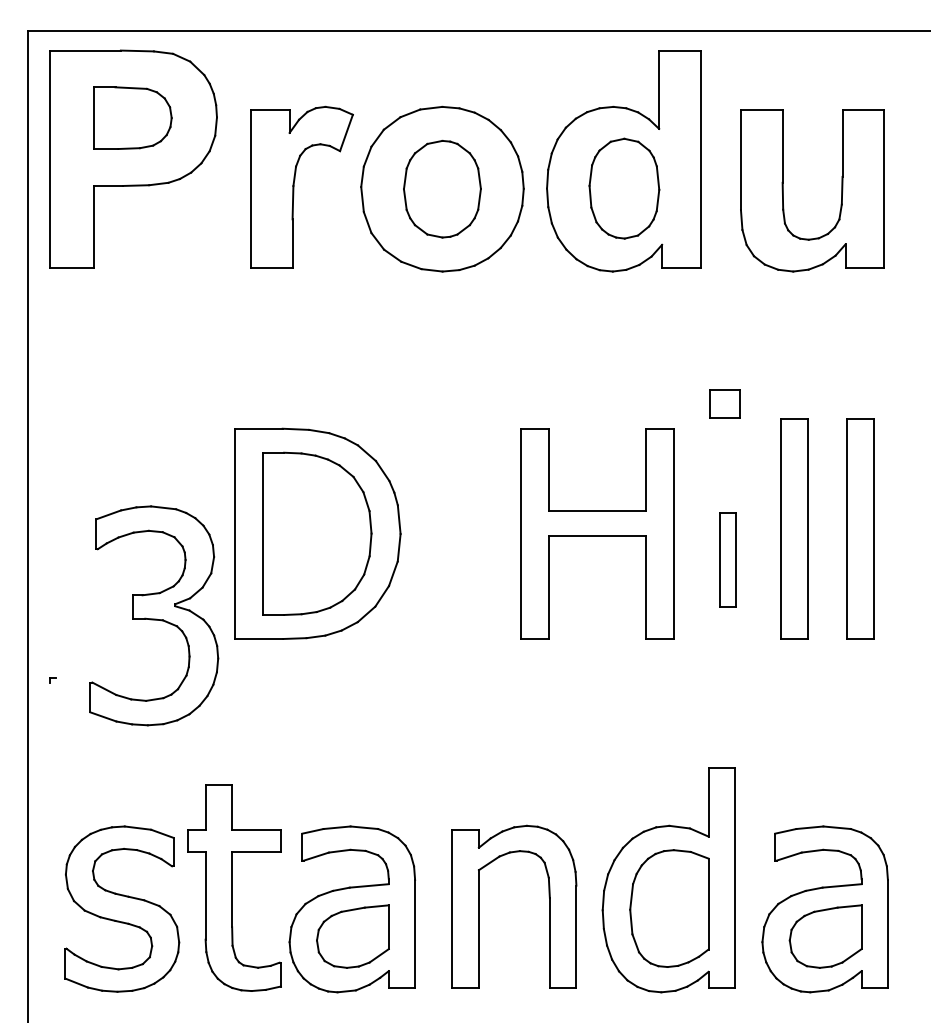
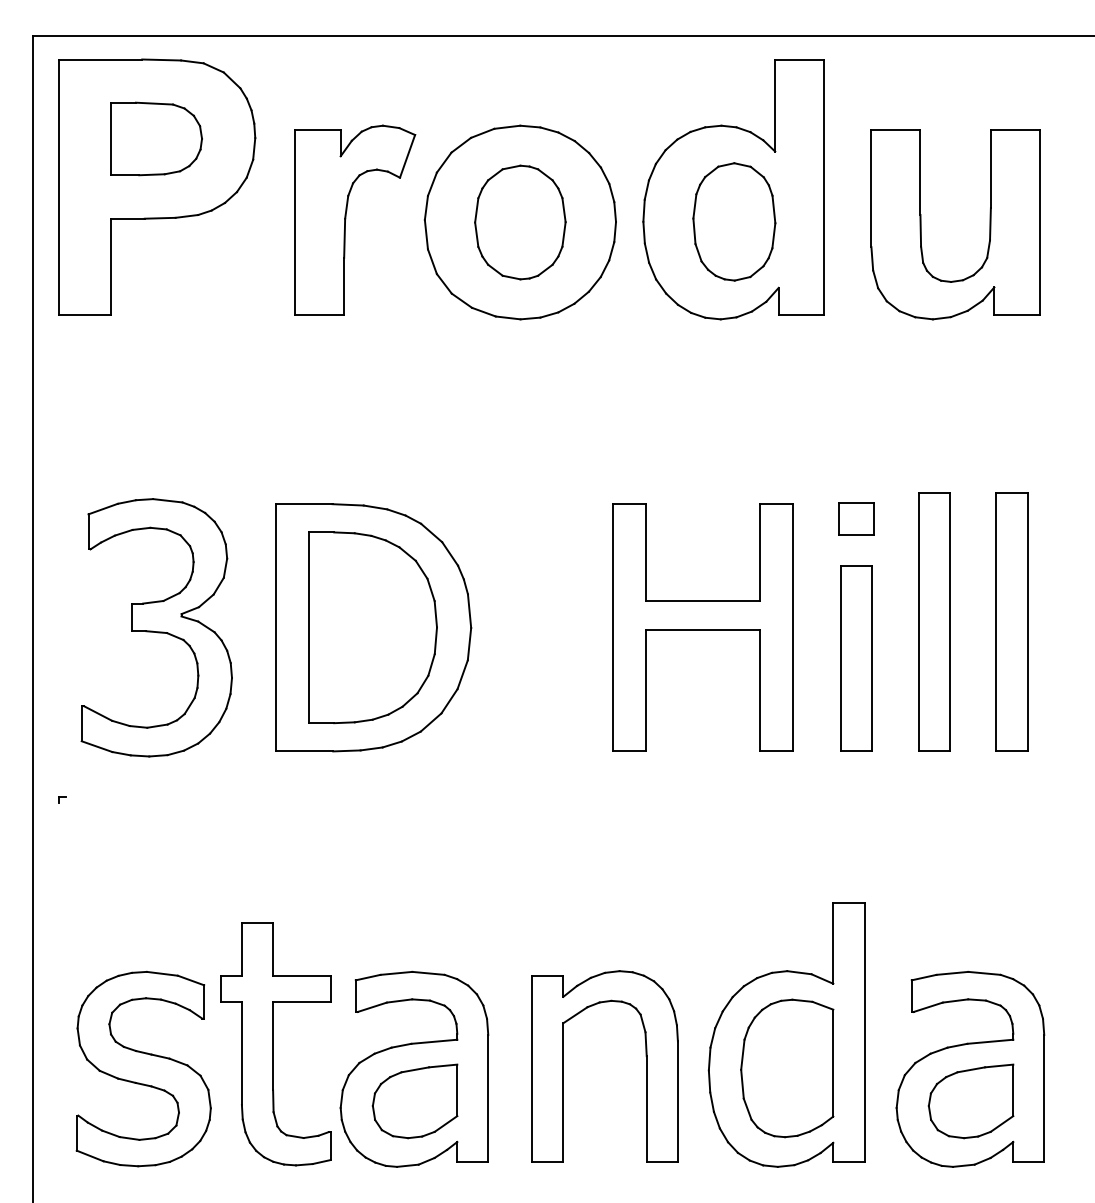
part: (724, 403) -> (855, 518), moved
part: (728, 559) -> (856, 657), size x1.67
part: (154, 615) -> (157, 627), moved

